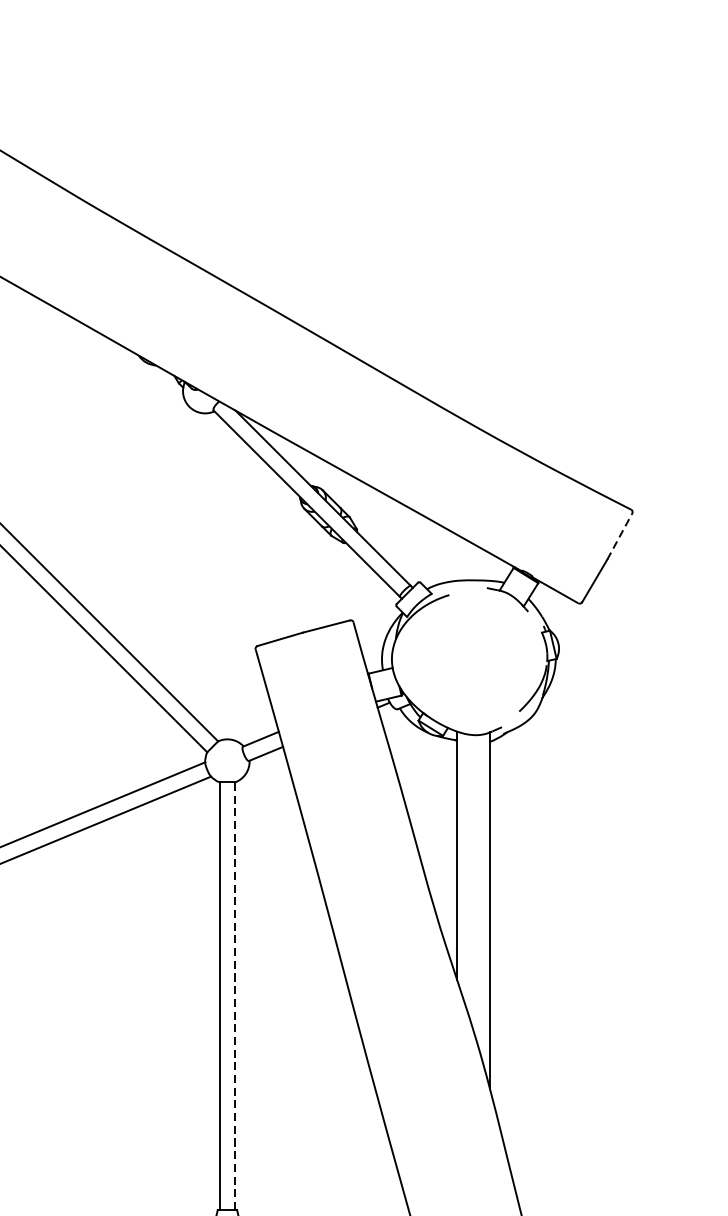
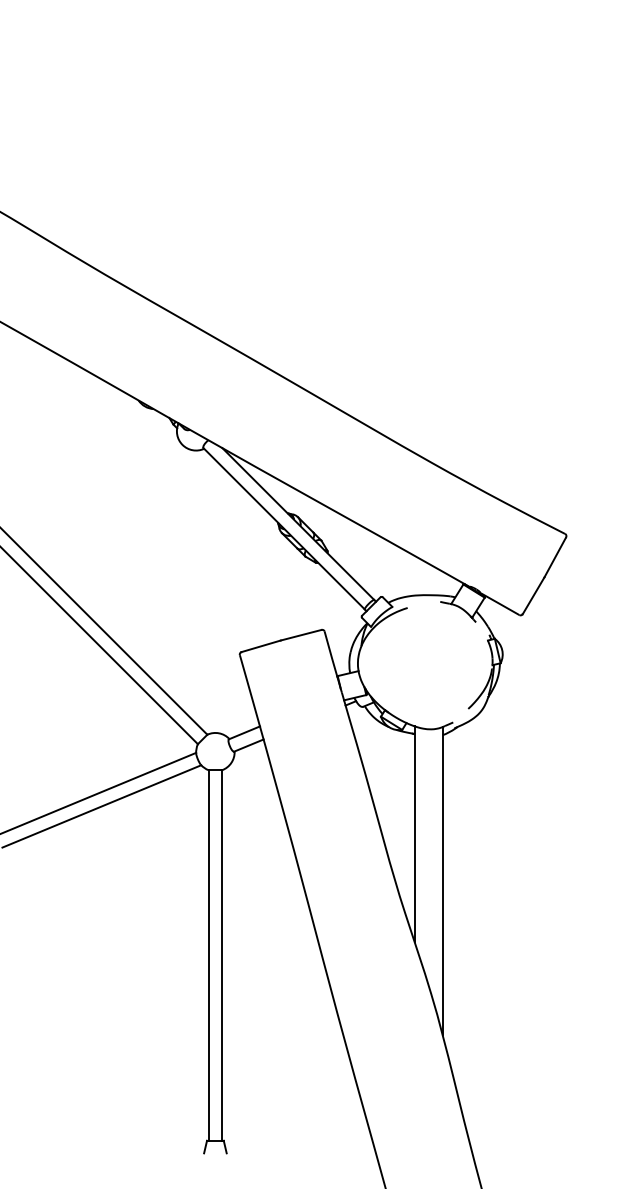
line: (619, 536) -> (555, 557), dashed -> solid
line: (235, 995) -> (222, 954), dashed -> solid

